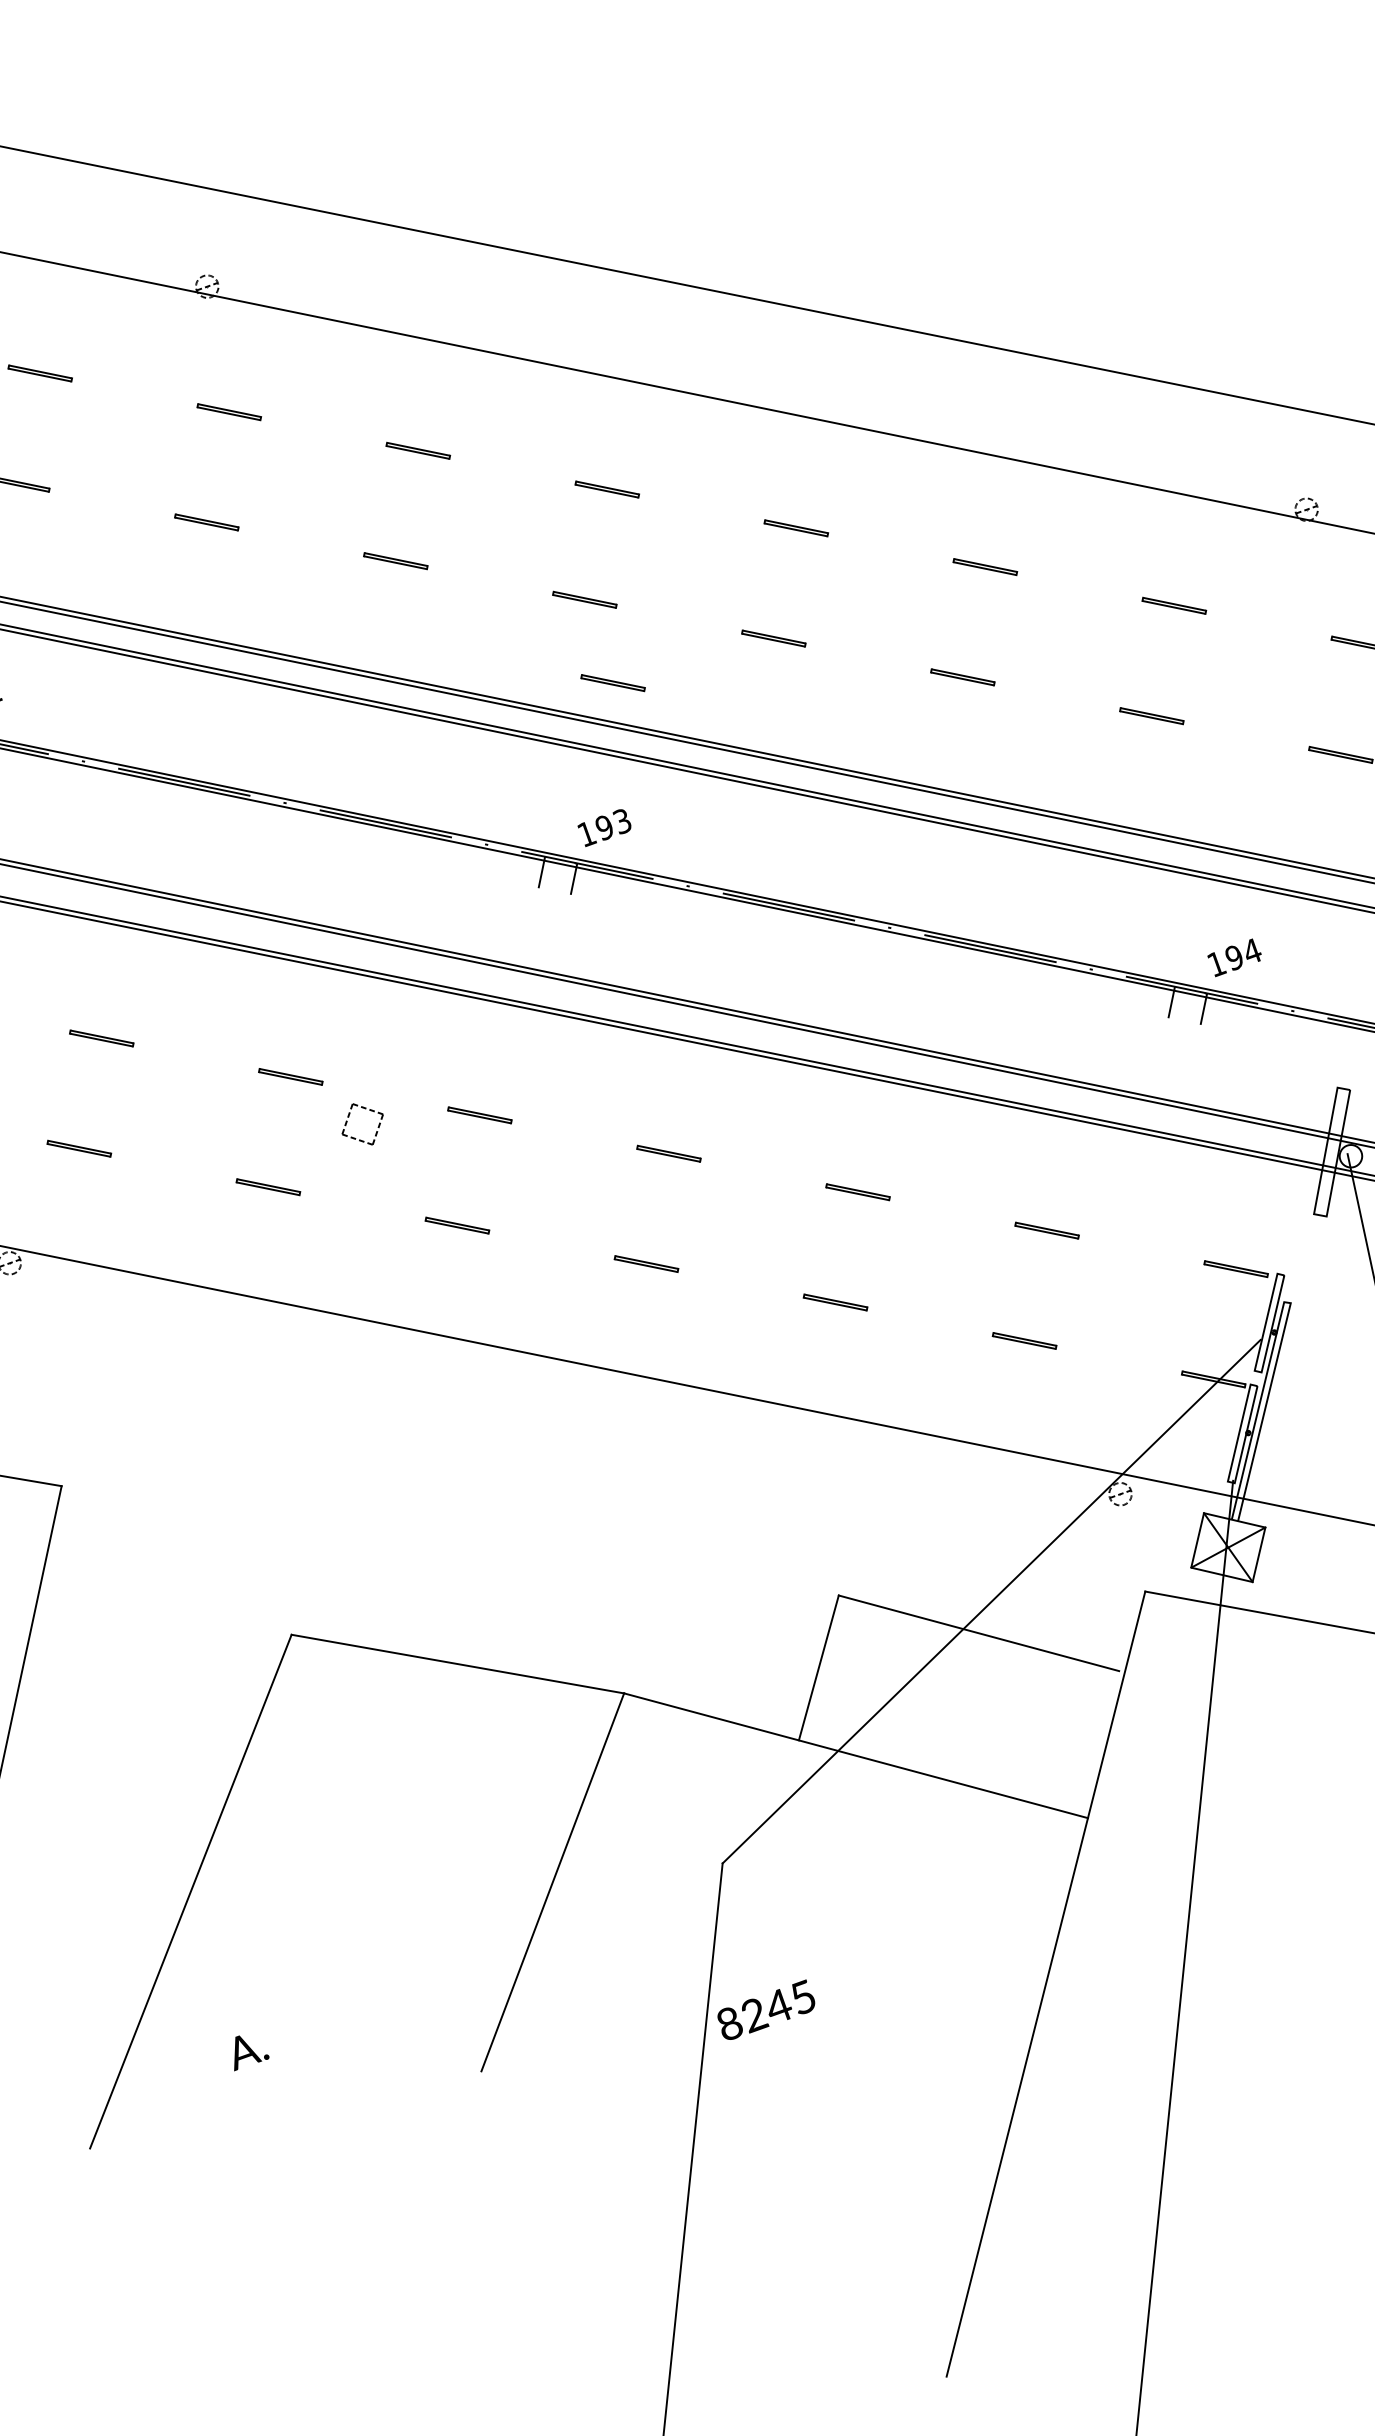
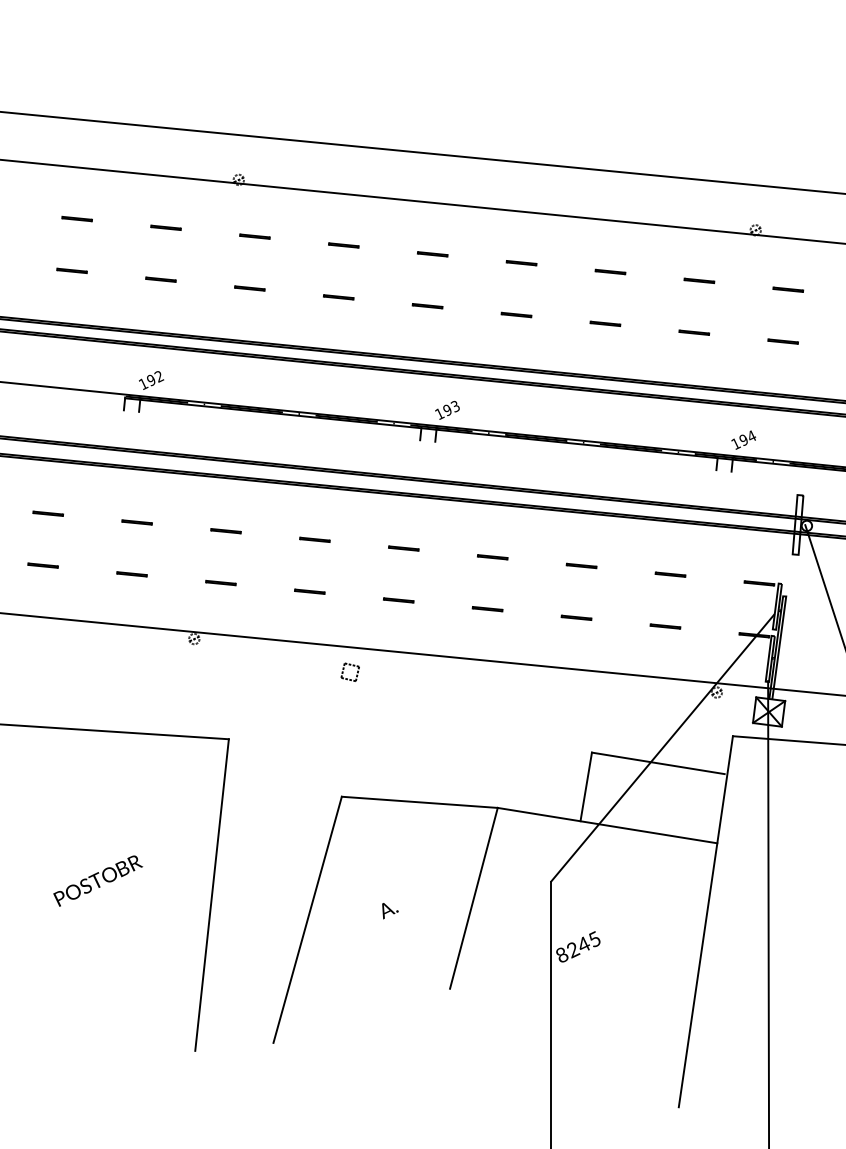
line: (612, 683) -> (444, 343), removed
part: (361, 1122) -> (349, 671), moved
text: (251, 2055) -> (390, 911), moved

